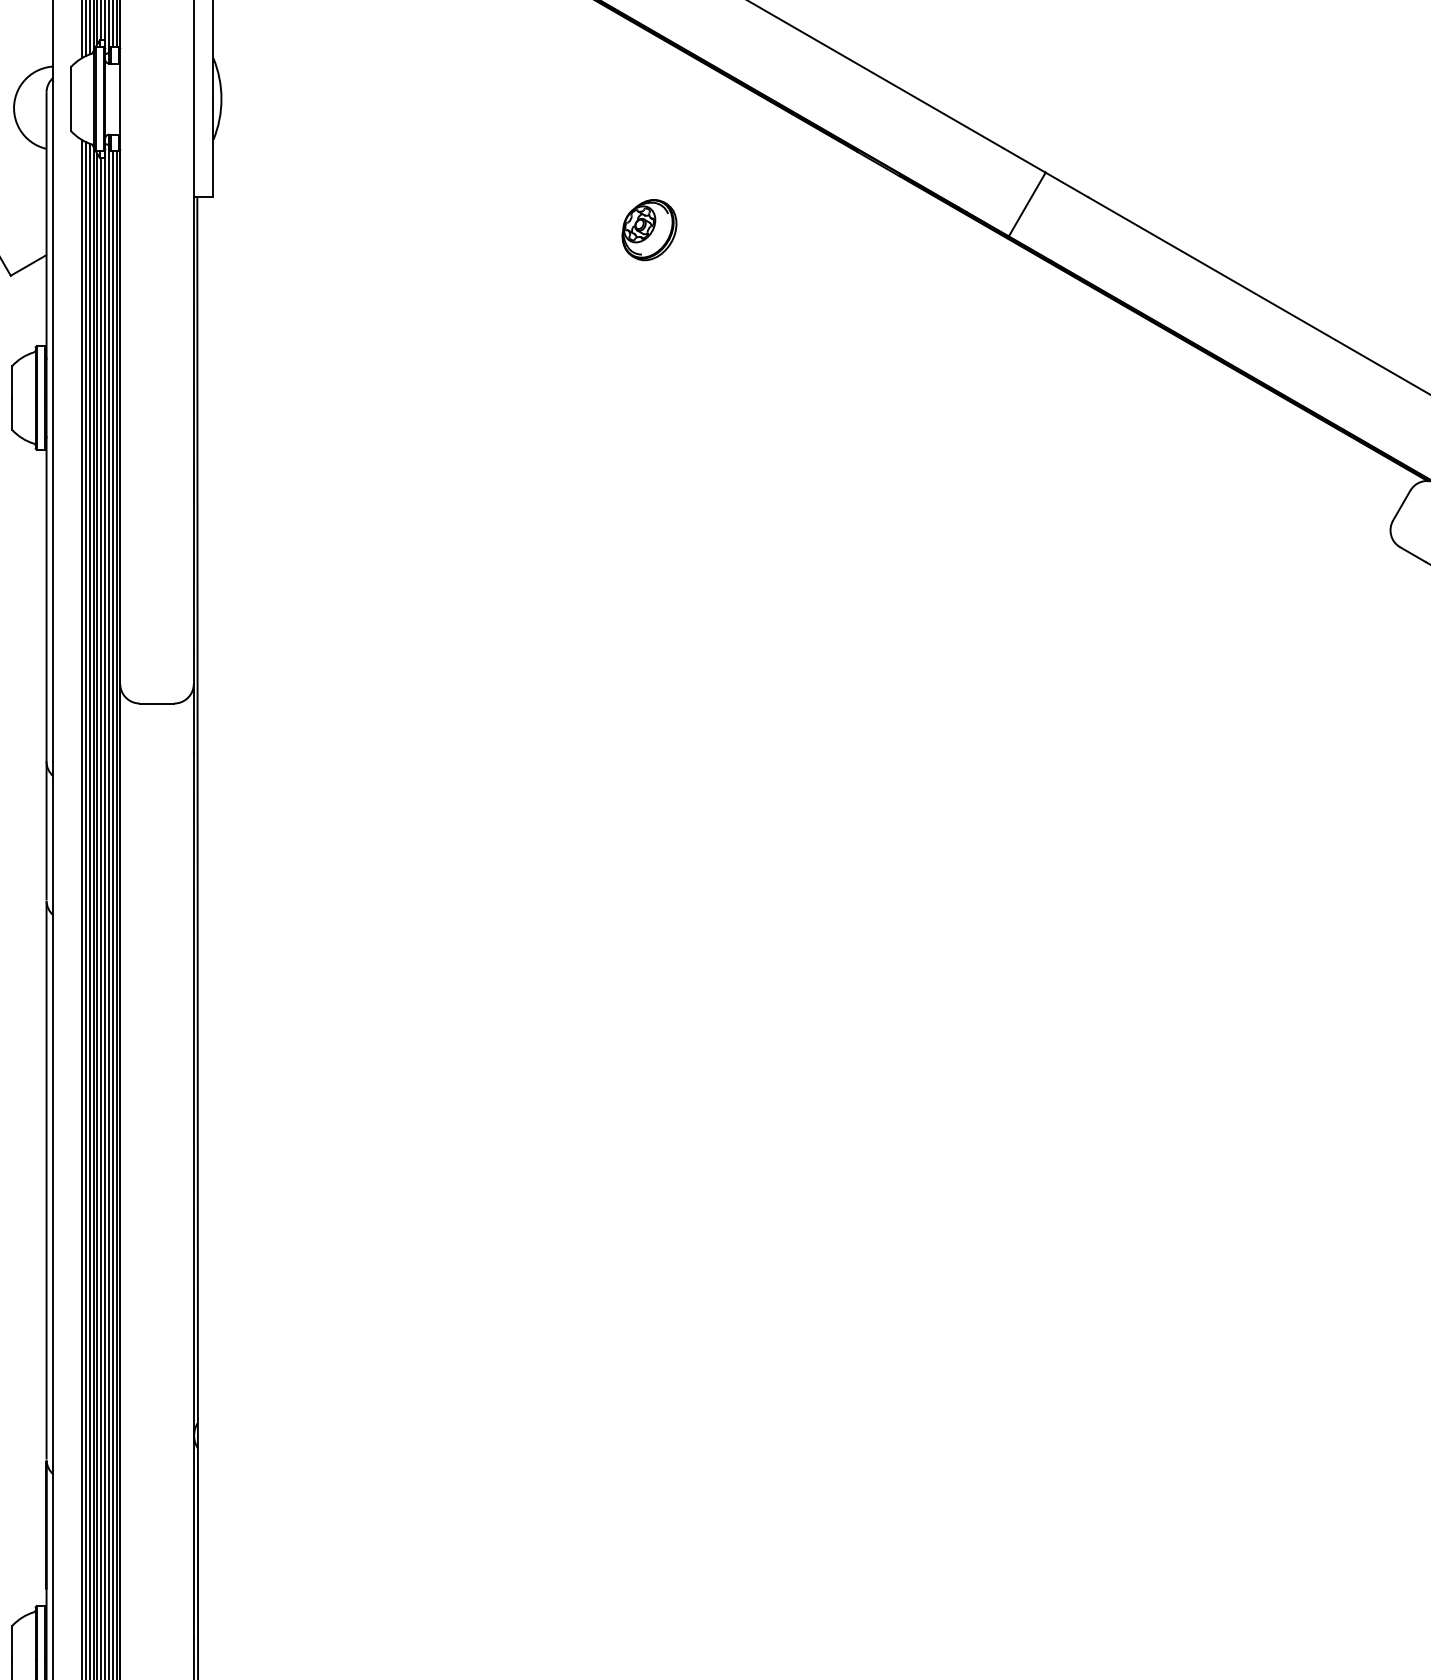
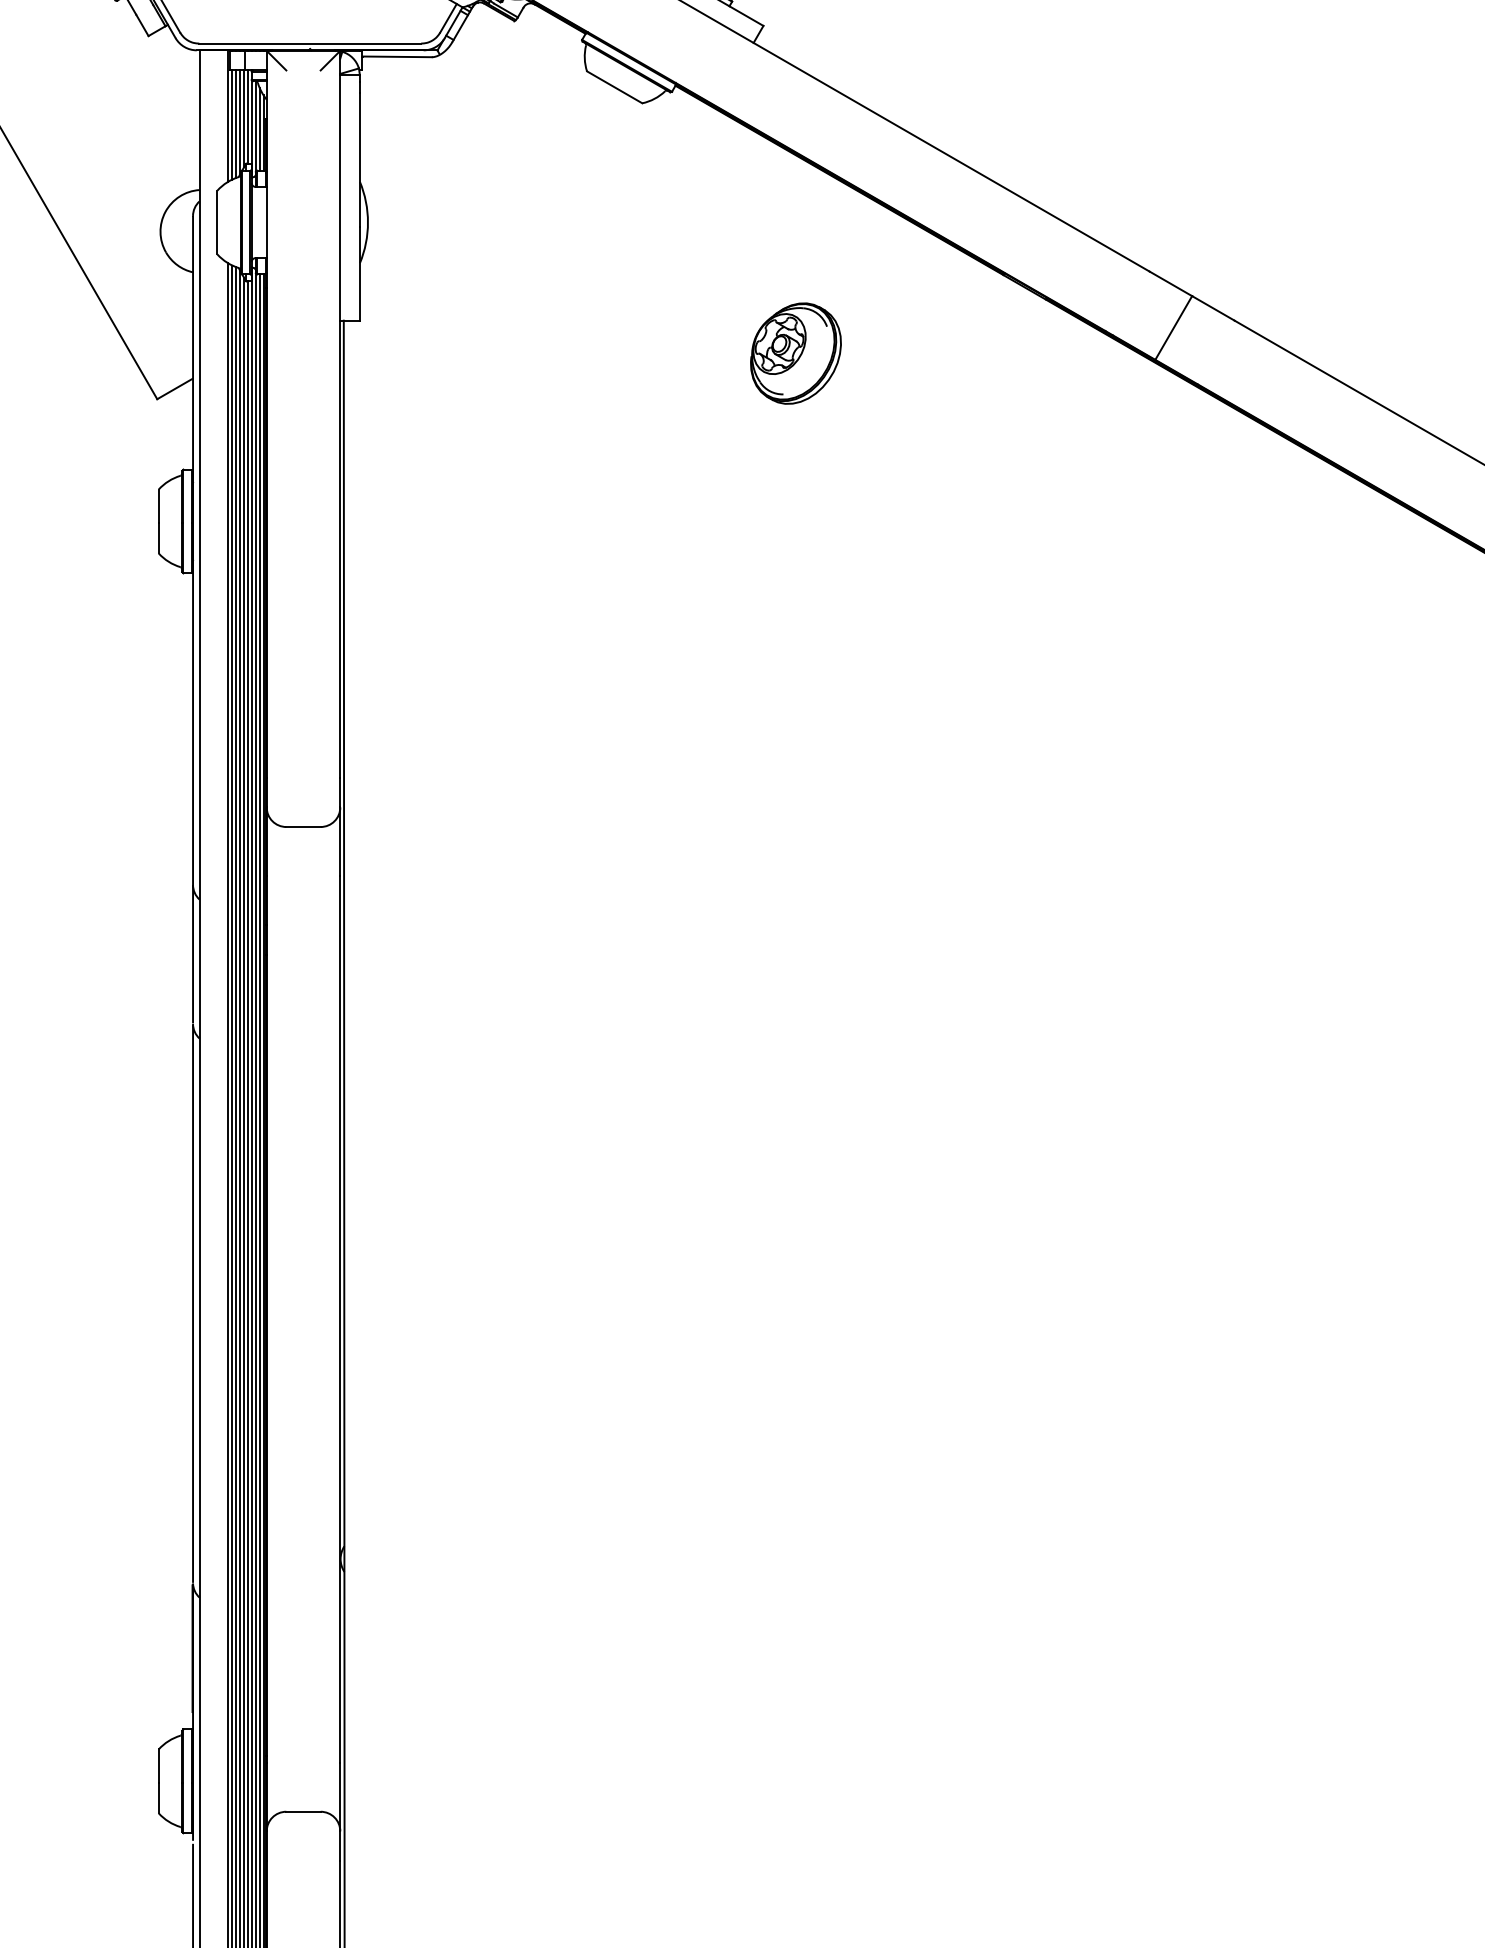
part: (649, 230) -> (795, 353), size x1.67

